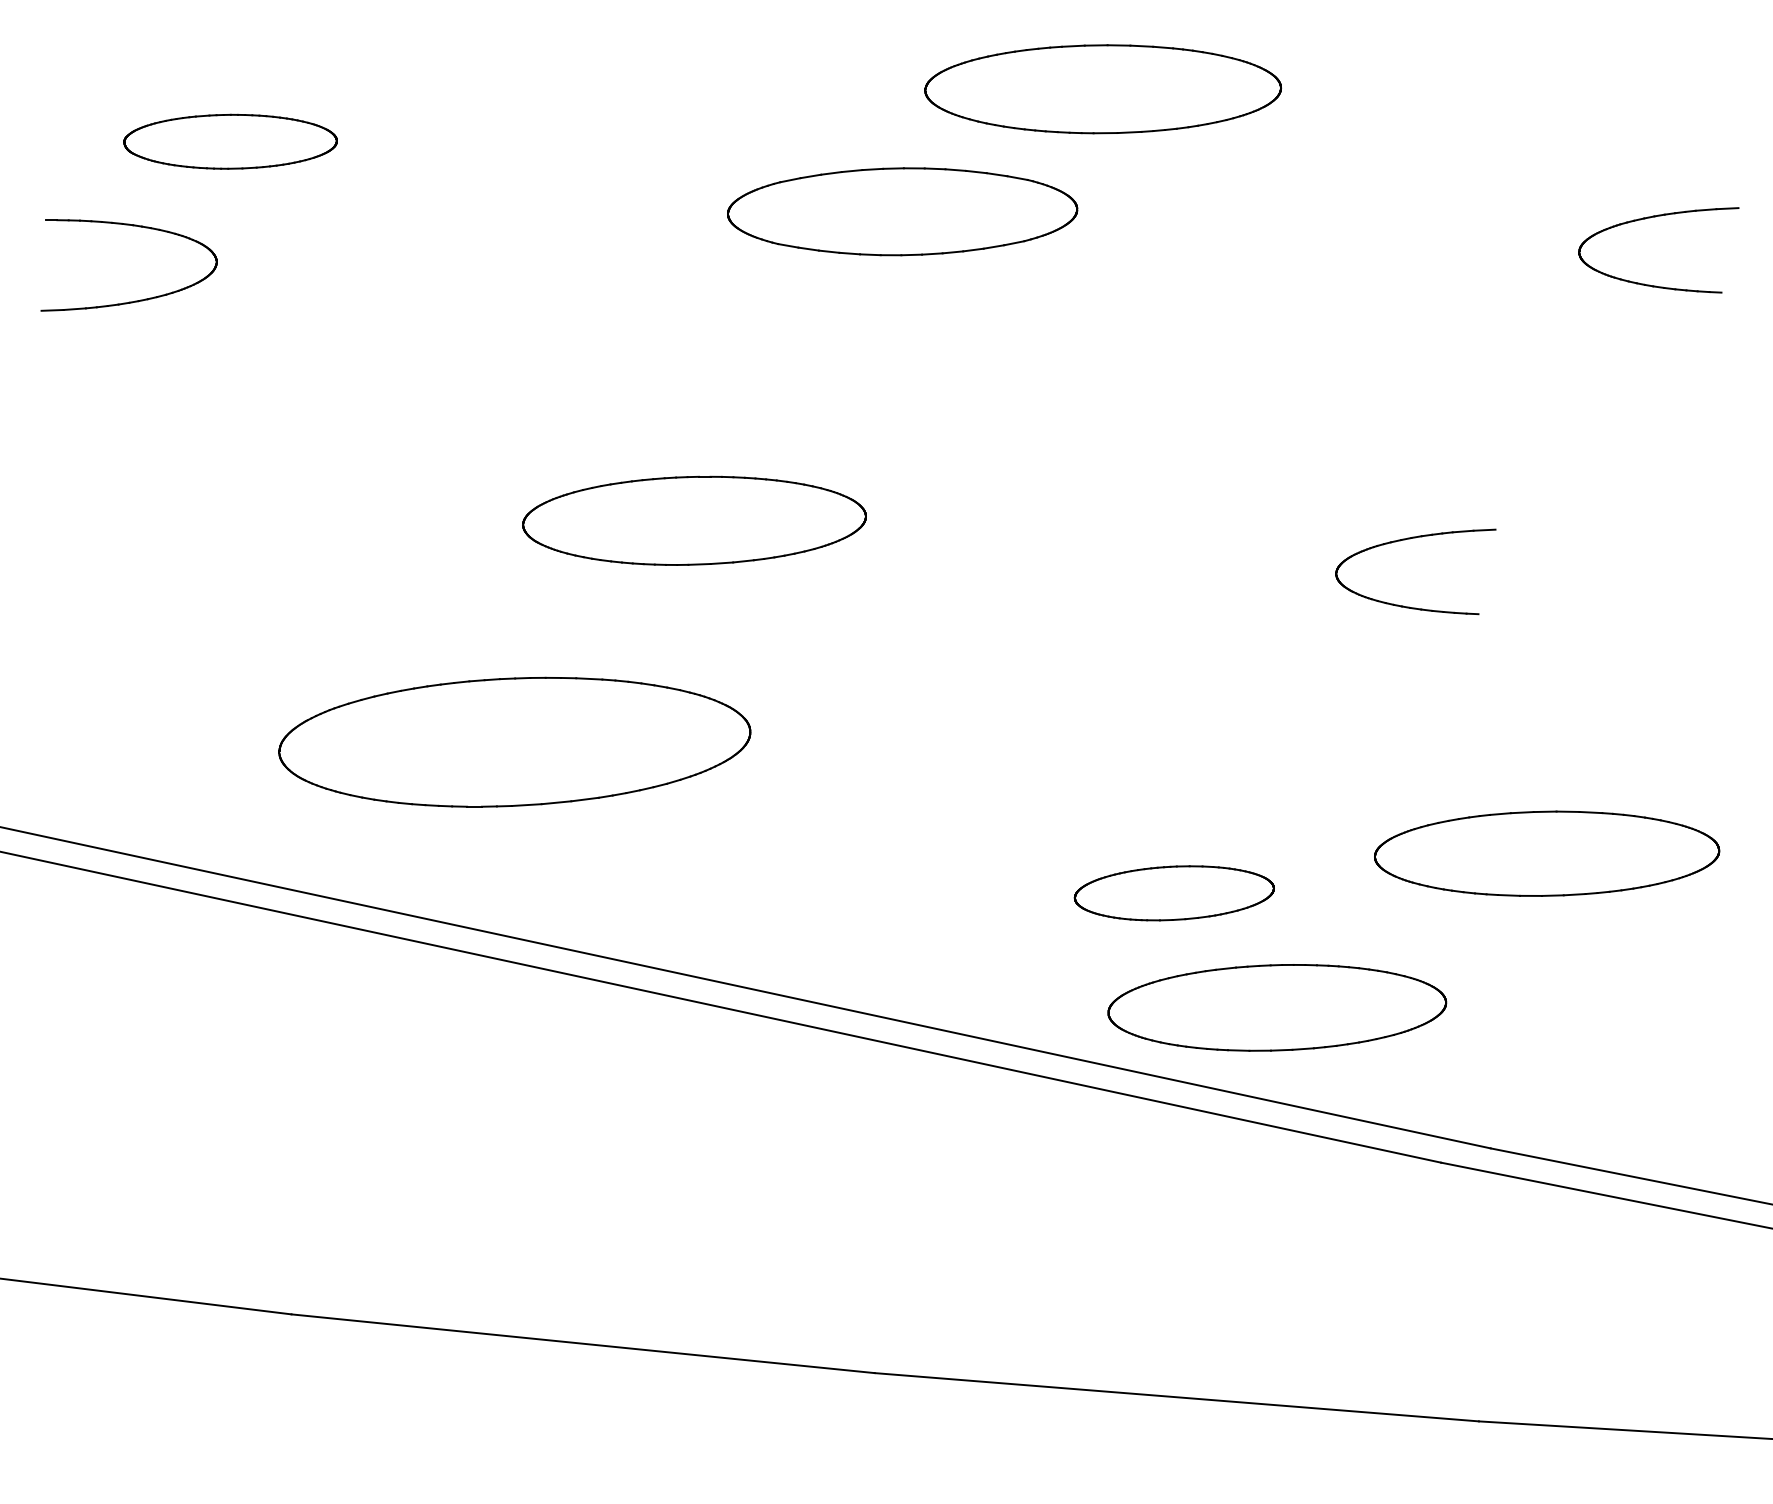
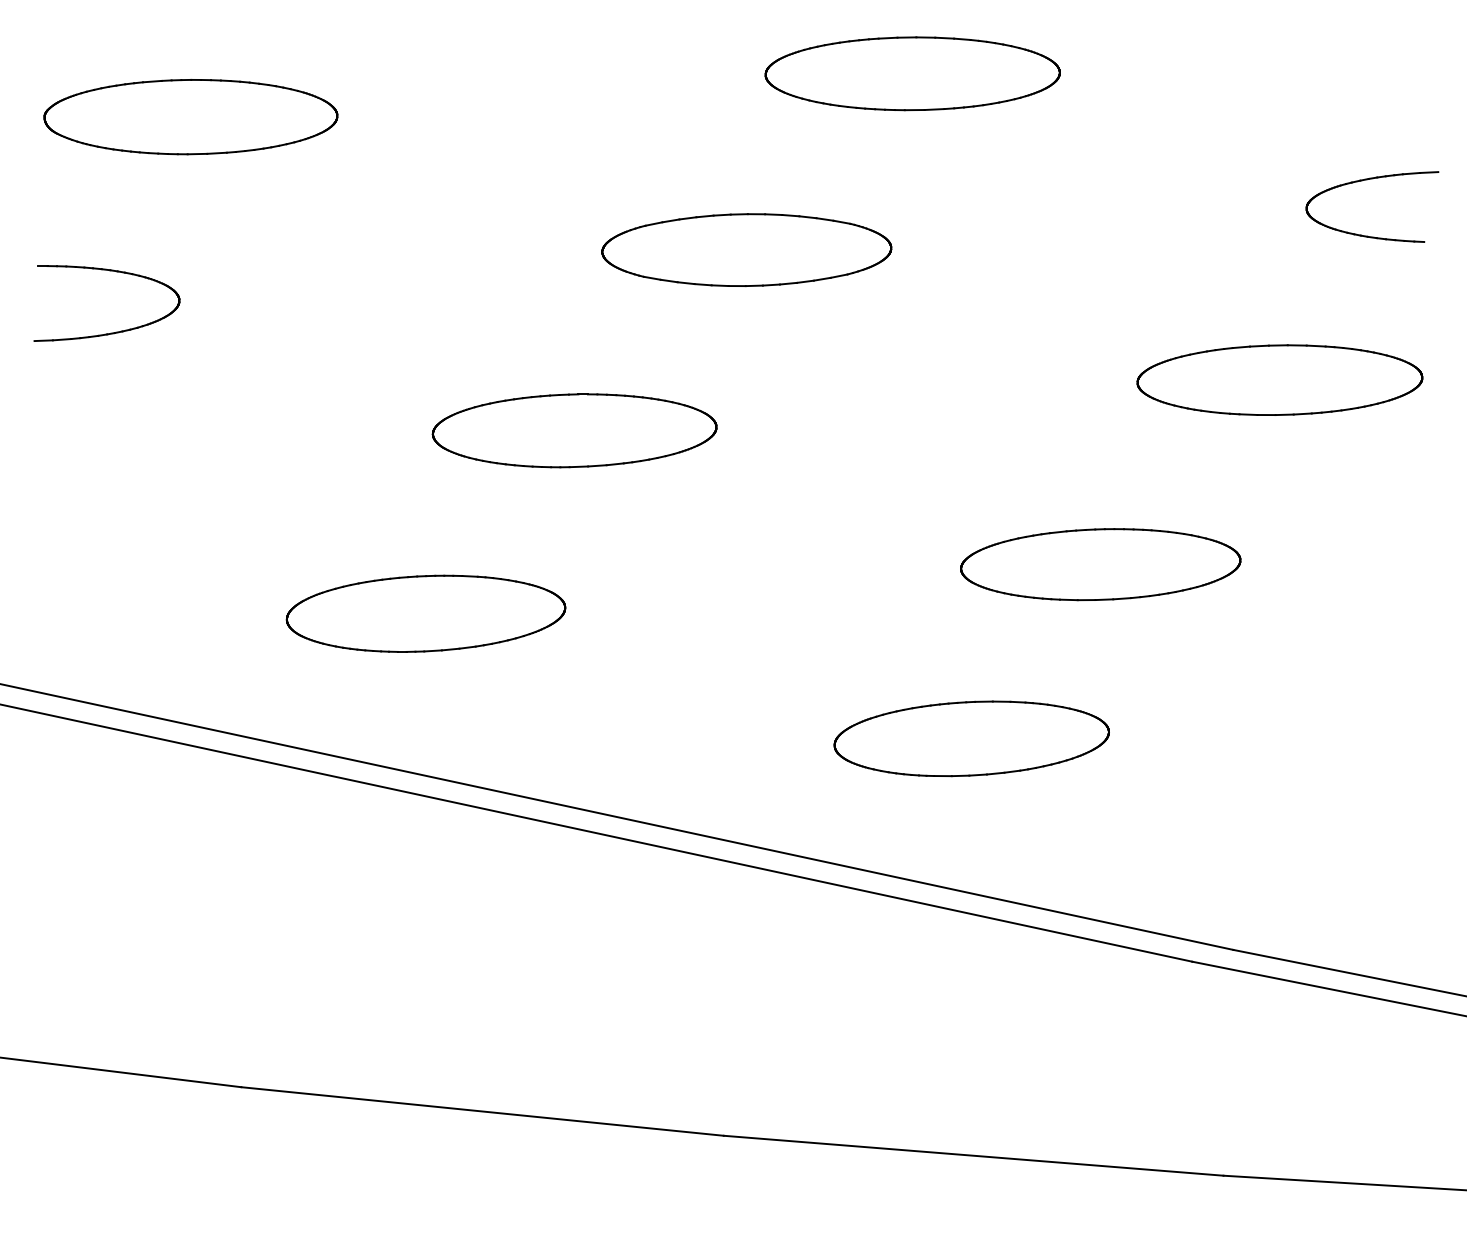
part: (230, 142) -> (190, 117), size x1.67
part: (902, 212) -> (746, 250), moved
part: (133, 300) -> (110, 332), moved
part: (1409, 539) -> (1166, 446), removed
part: (514, 741) -> (425, 613), size x0.71
part: (1546, 852) -> (1279, 379), moved
part: (1174, 892) -> (971, 738), size x1.67
part: (1276, 1007) -> (1100, 564), moved

